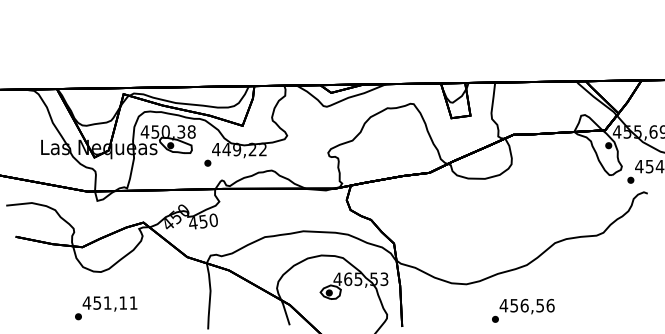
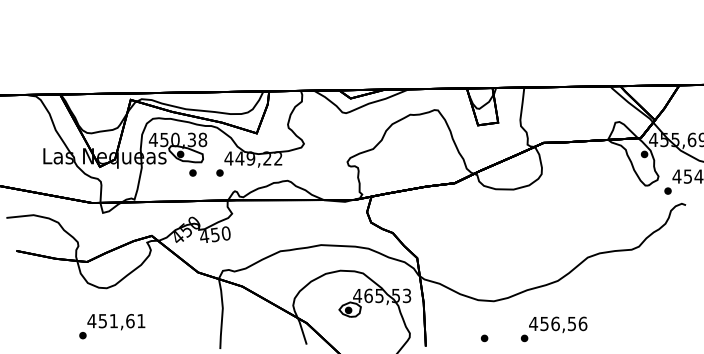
part: (181, 162) -> (192, 172), added
text: (123, 303) -> (130, 321), 451,11 -> 451,61
part: (457, 319) -> (484, 338), added

